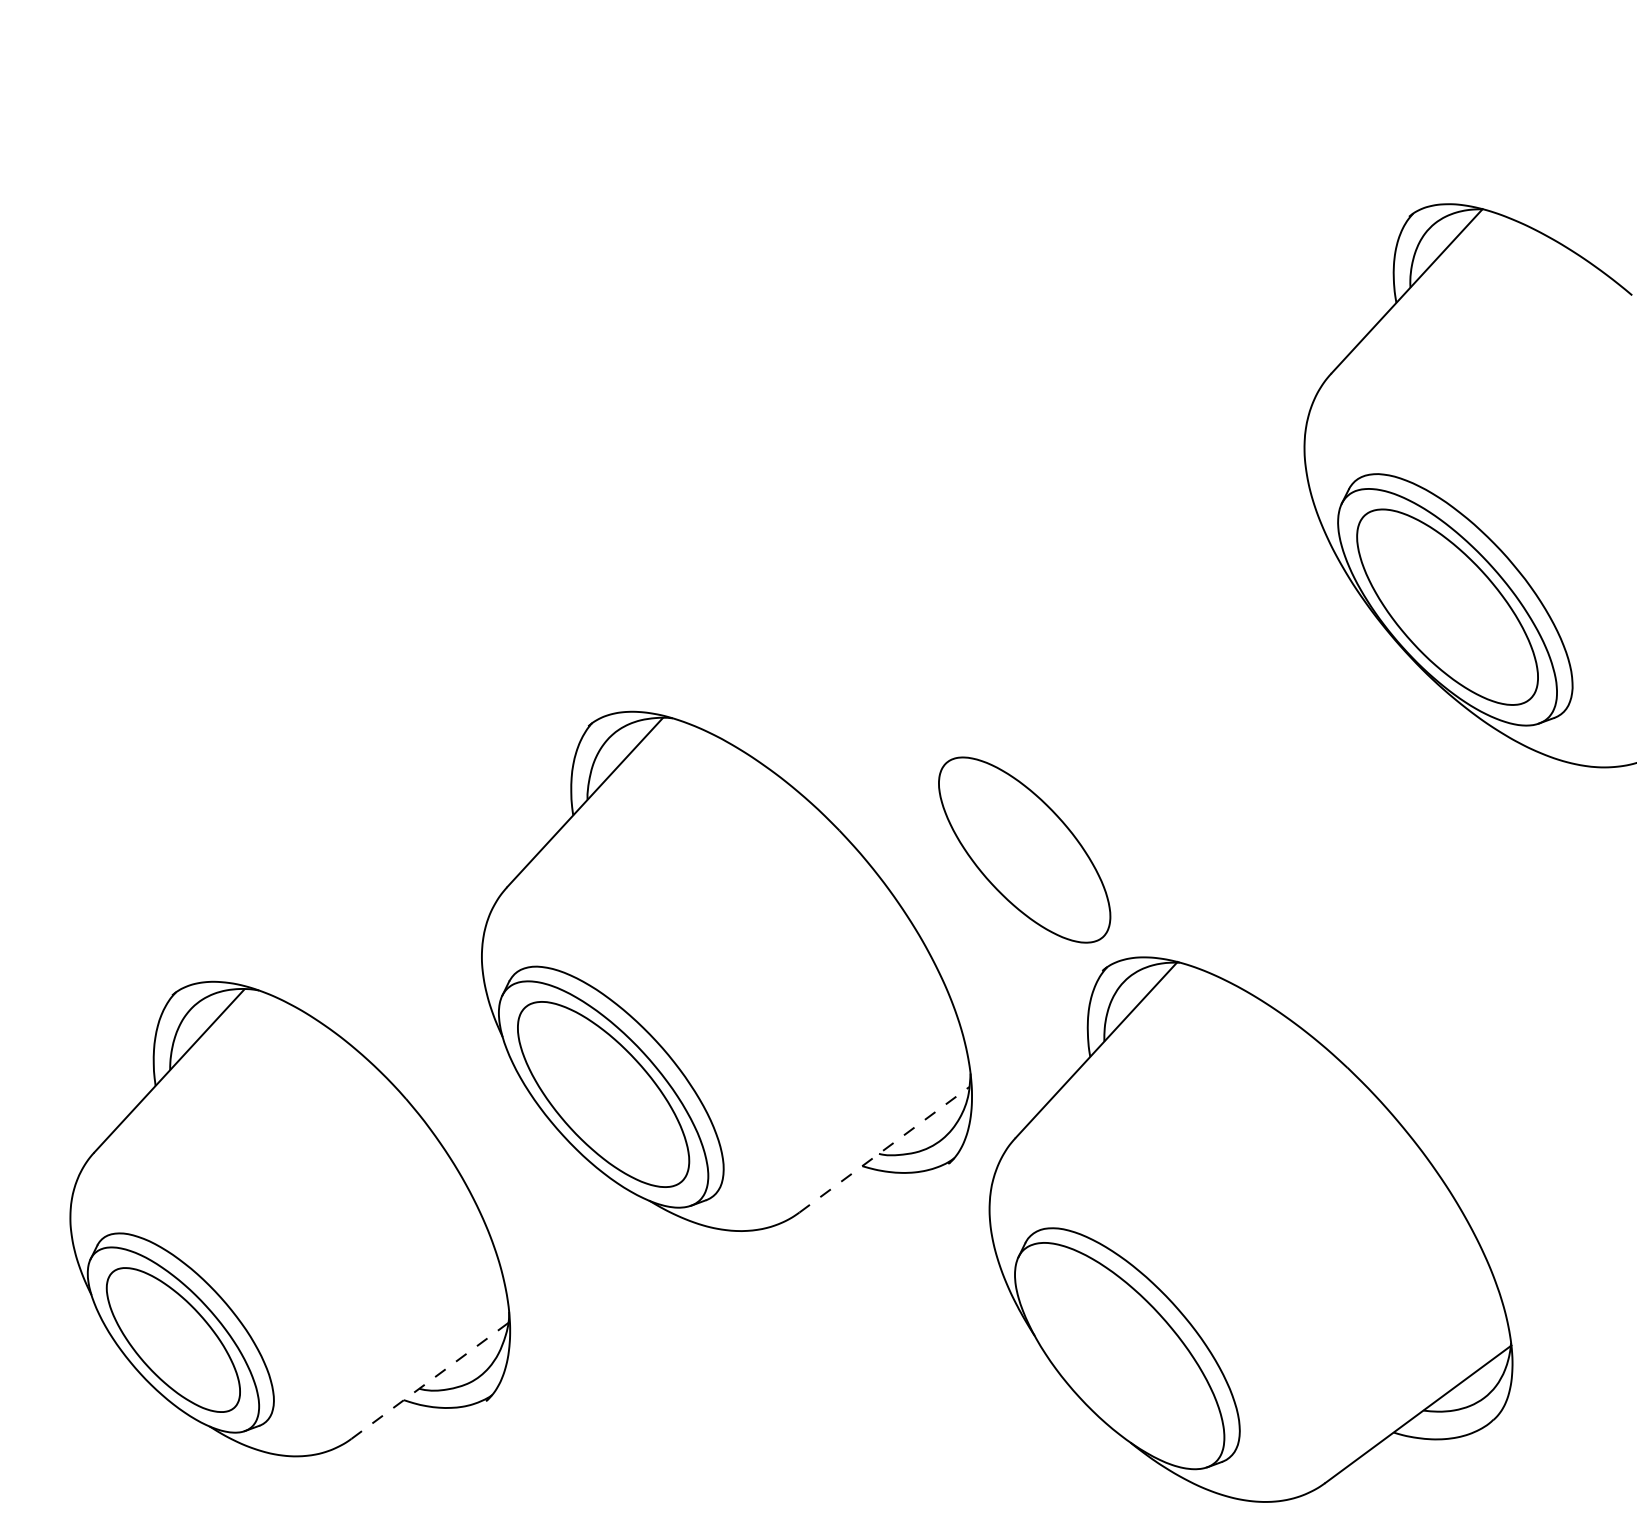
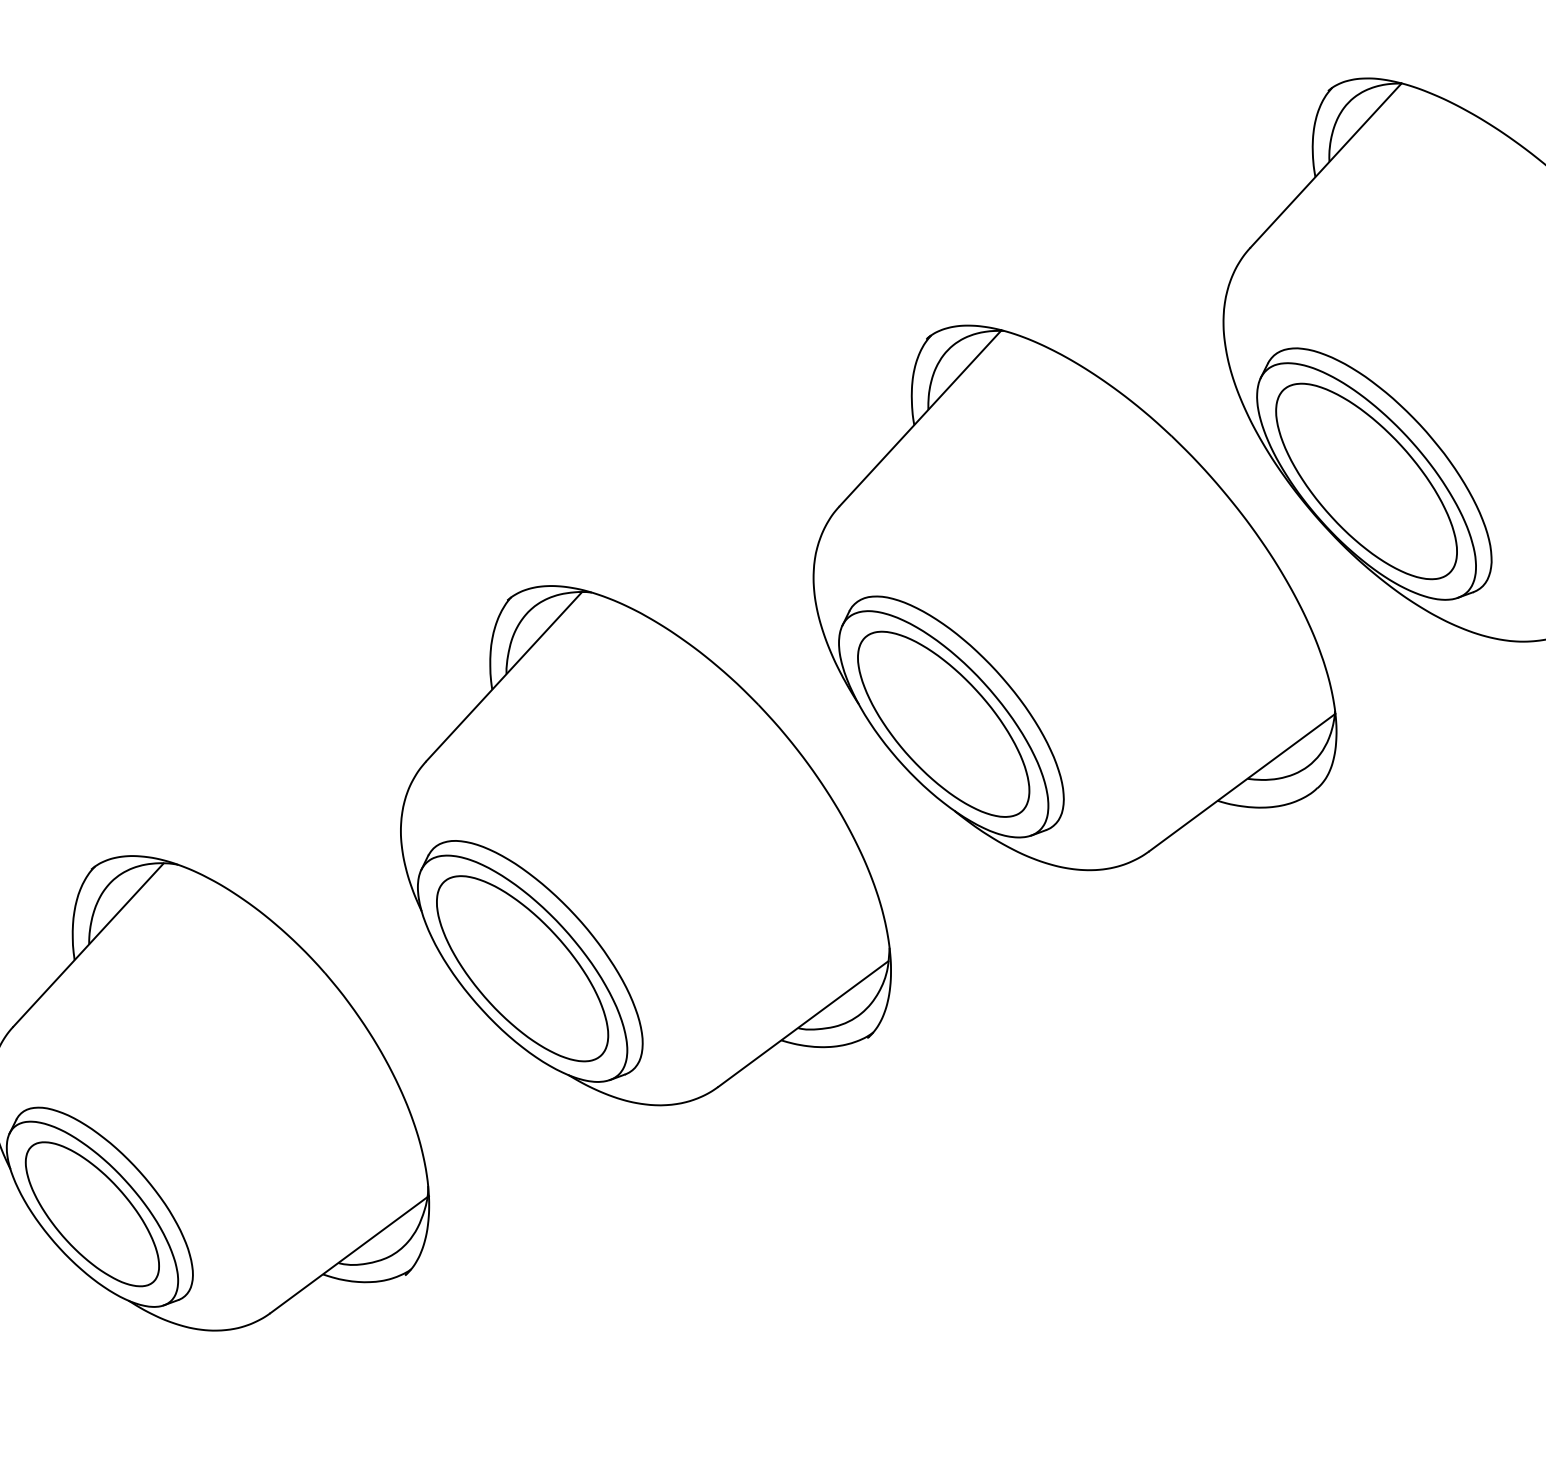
line: (884, 1149) -> (803, 1023), dashed -> solid
part: (1250, 1229) -> (1074, 597), moved
line: (431, 1380) -> (350, 1254), dashed -> solid

